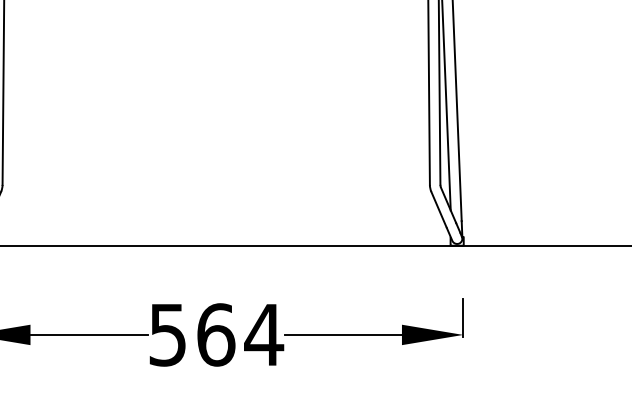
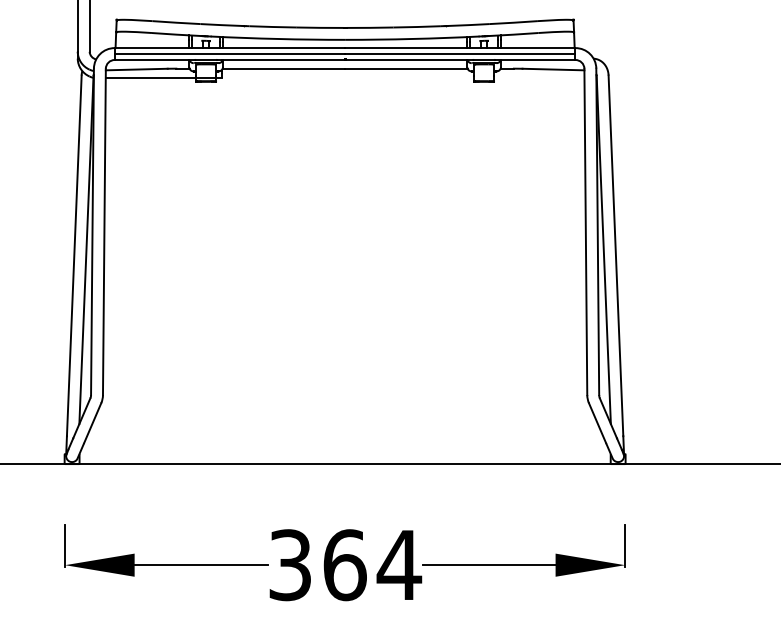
text: (168, 334) -> (290, 564), 564 -> 364

